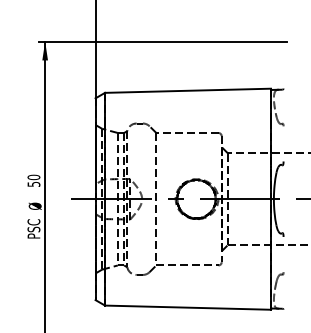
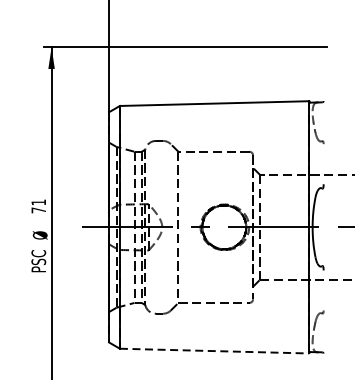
text: (33, 180) -> (38, 205), 50 -> 71
line: (188, 307) -> (215, 350), solid -> dashed

